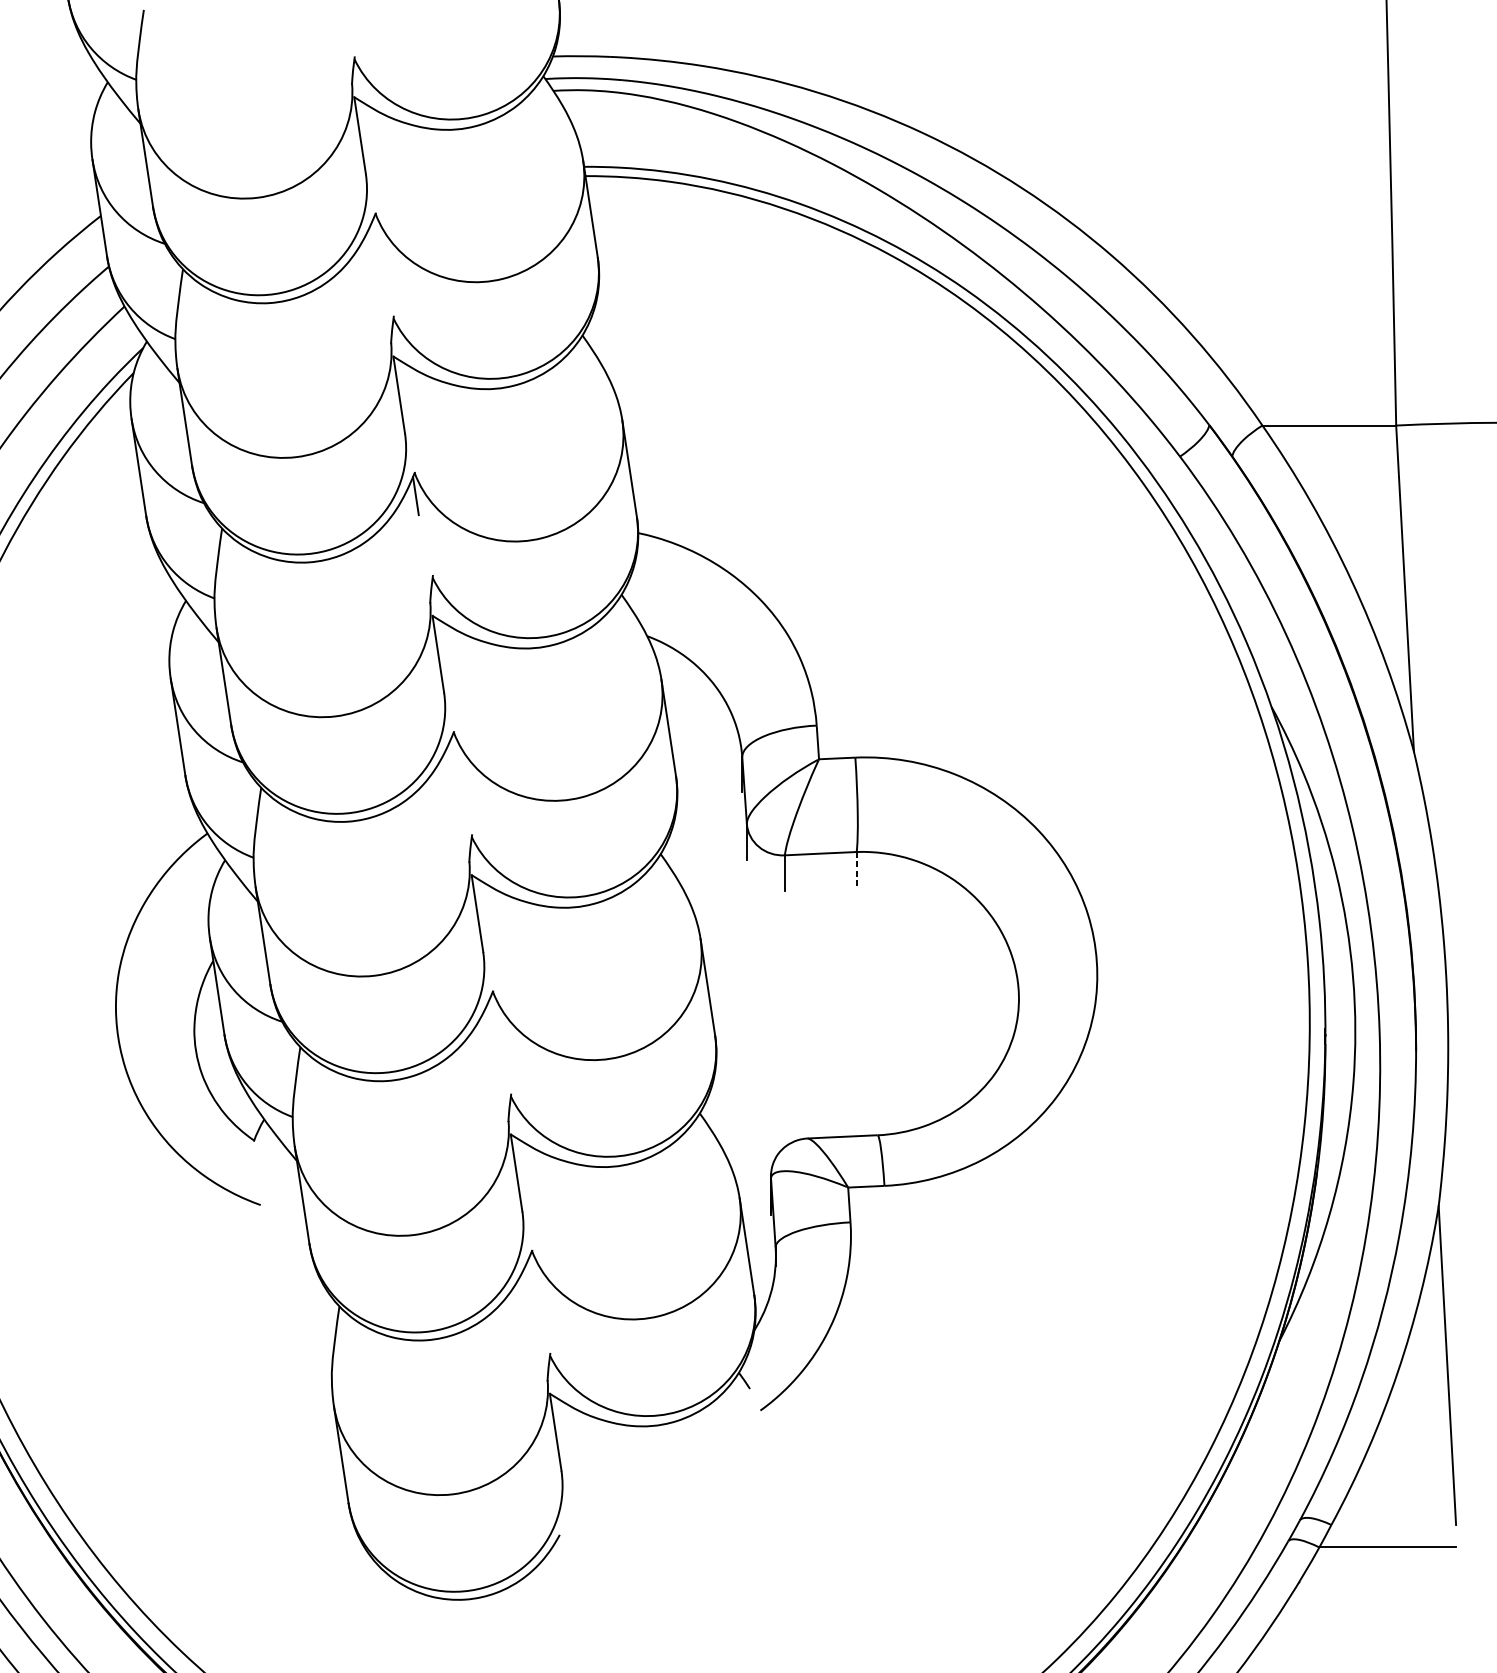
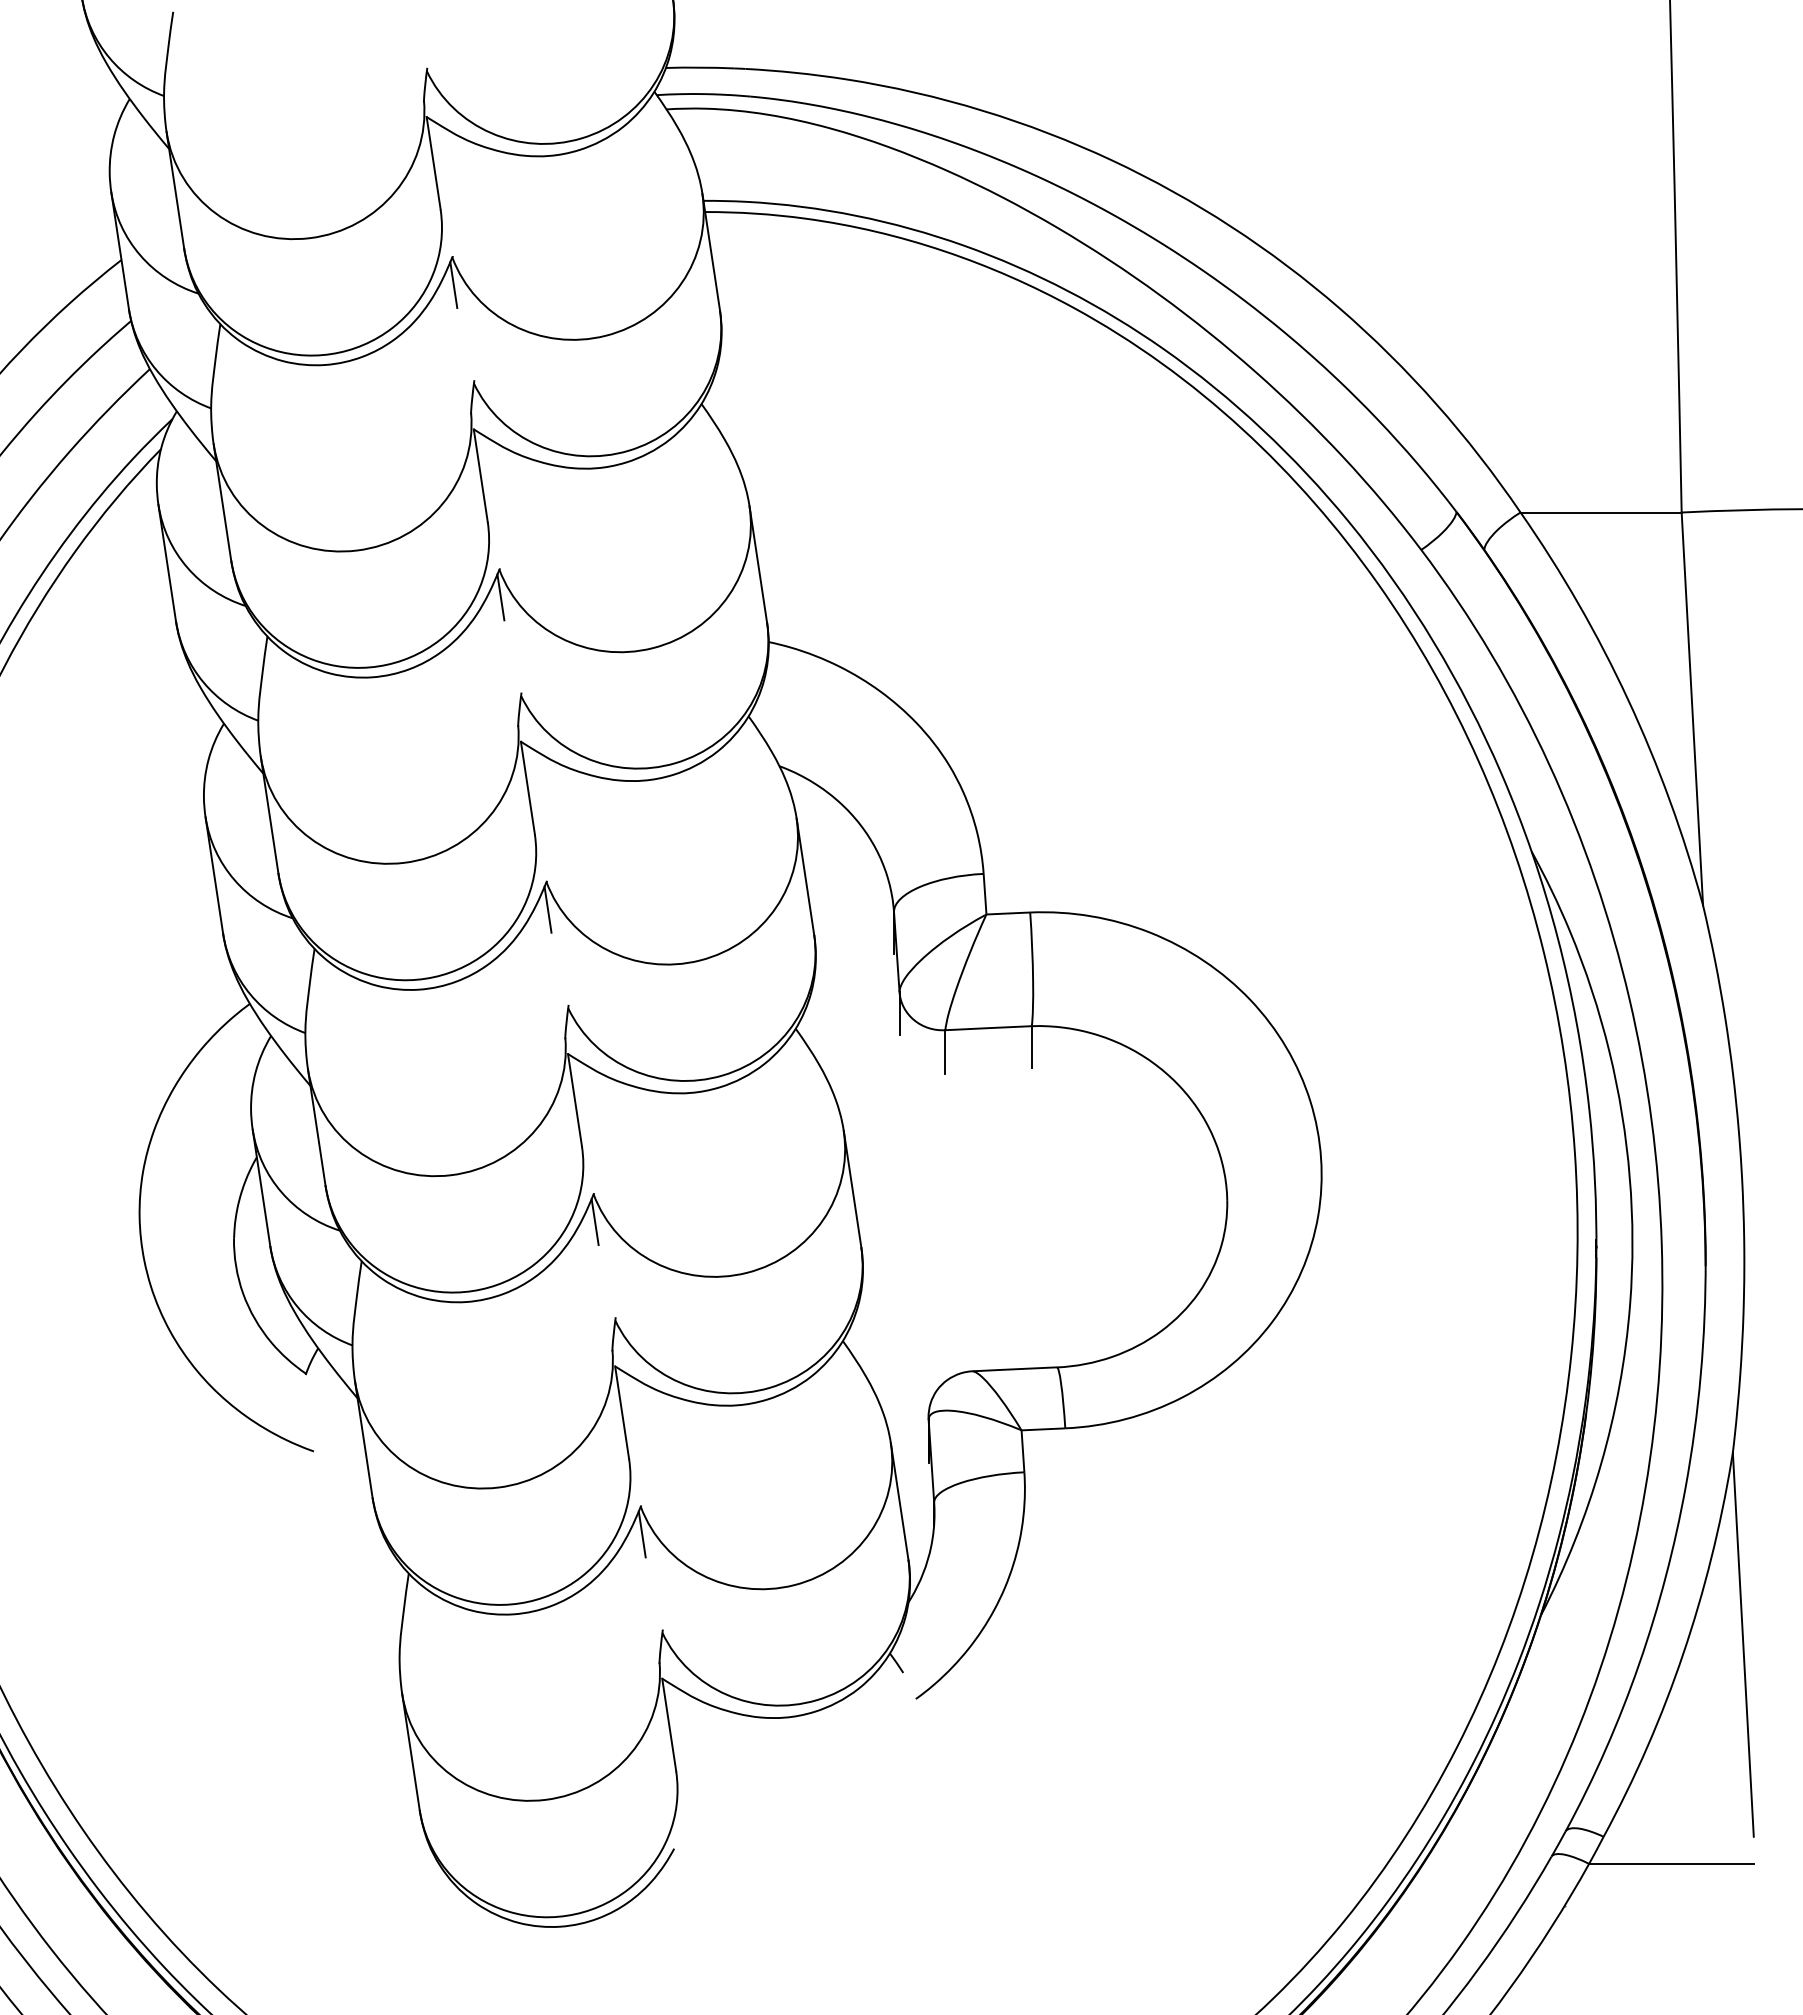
line: (376, 237) -> (453, 285), added
line: (454, 755) -> (547, 909), added
line: (856, 869) -> (1031, 1047), dashed -> solid
line: (493, 1014) -> (594, 1222), added
line: (532, 1274) -> (641, 1534), added

